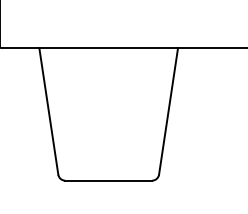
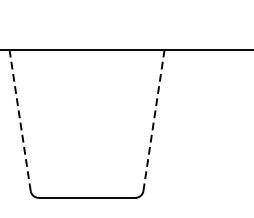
line: (48, 111) -> (19, 120), solid -> dashed
line: (168, 111) -> (153, 120), solid -> dashed

